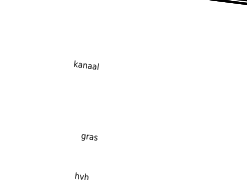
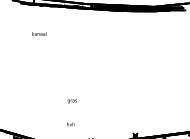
text: (86, 64) -> (39, 33), moved

